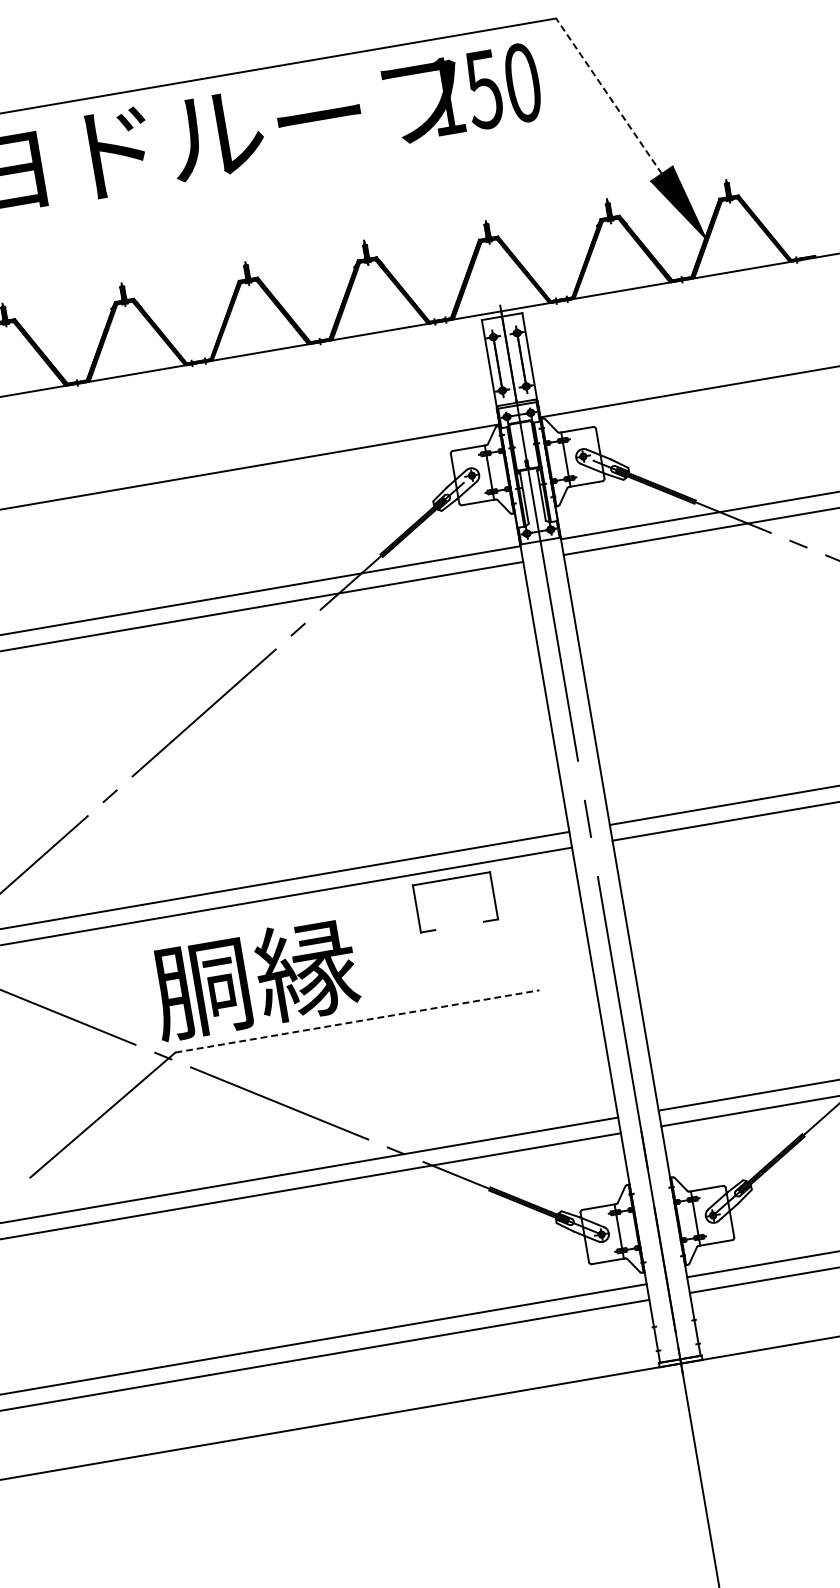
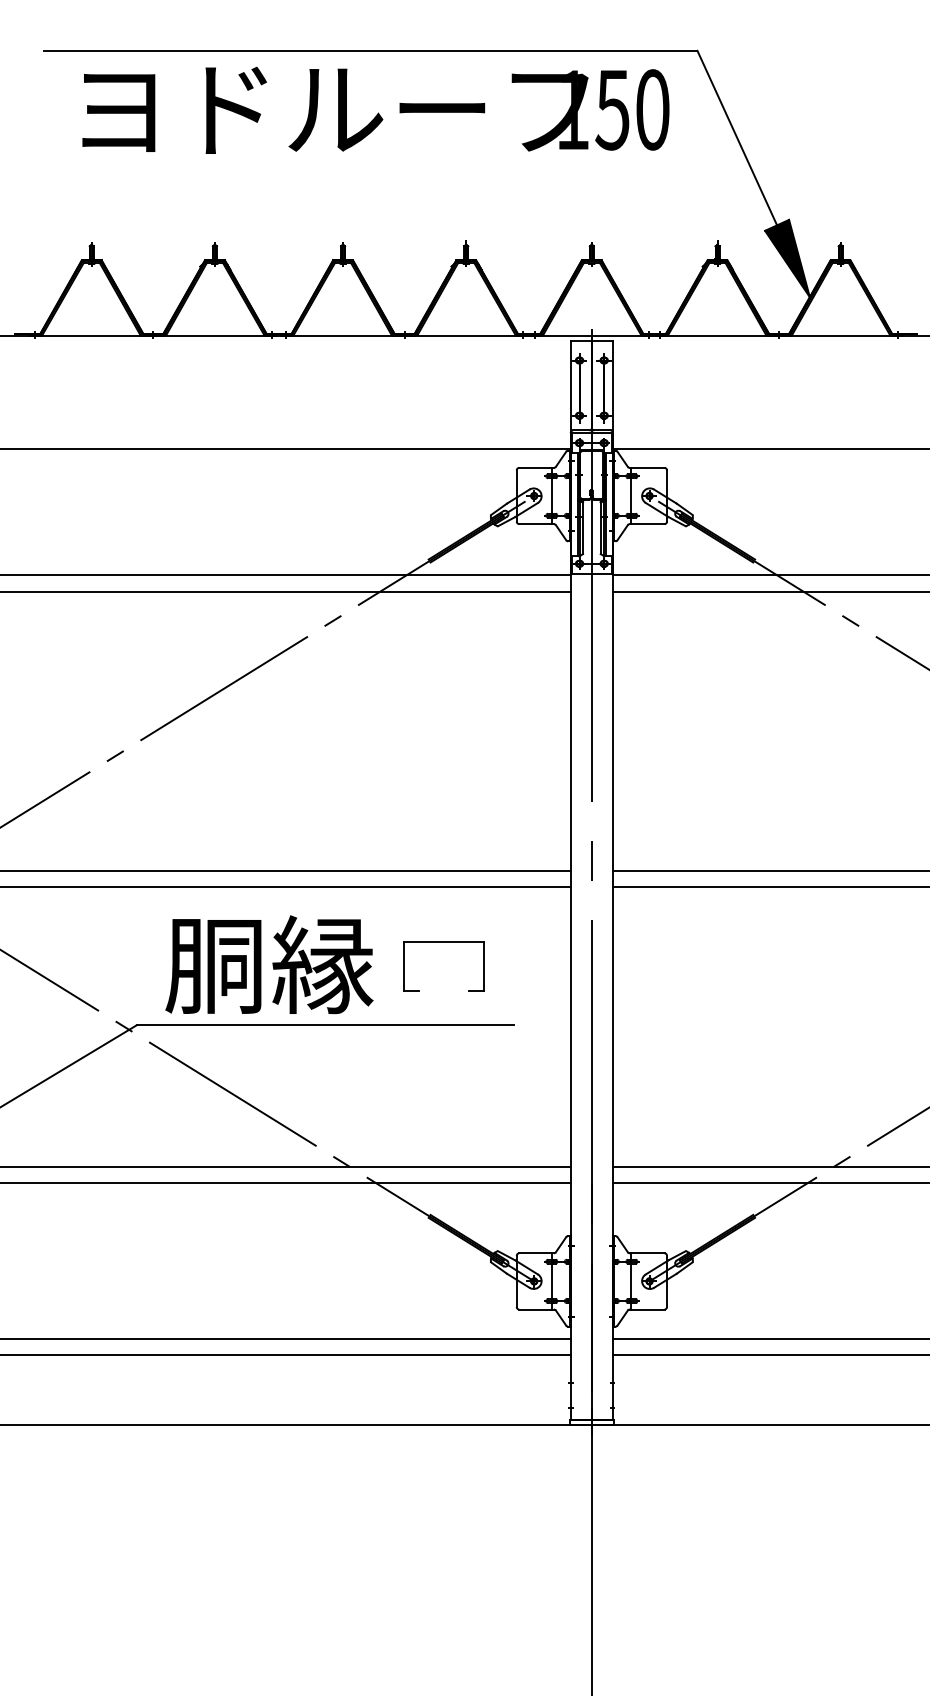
line: (609, 96) -> (737, 138), dashed -> solid
part: (450, 879) -> (443, 942), moved
text: (254, 978) -> (269, 964), moved
line: (357, 1021) -> (325, 1025), dashed -> solid

